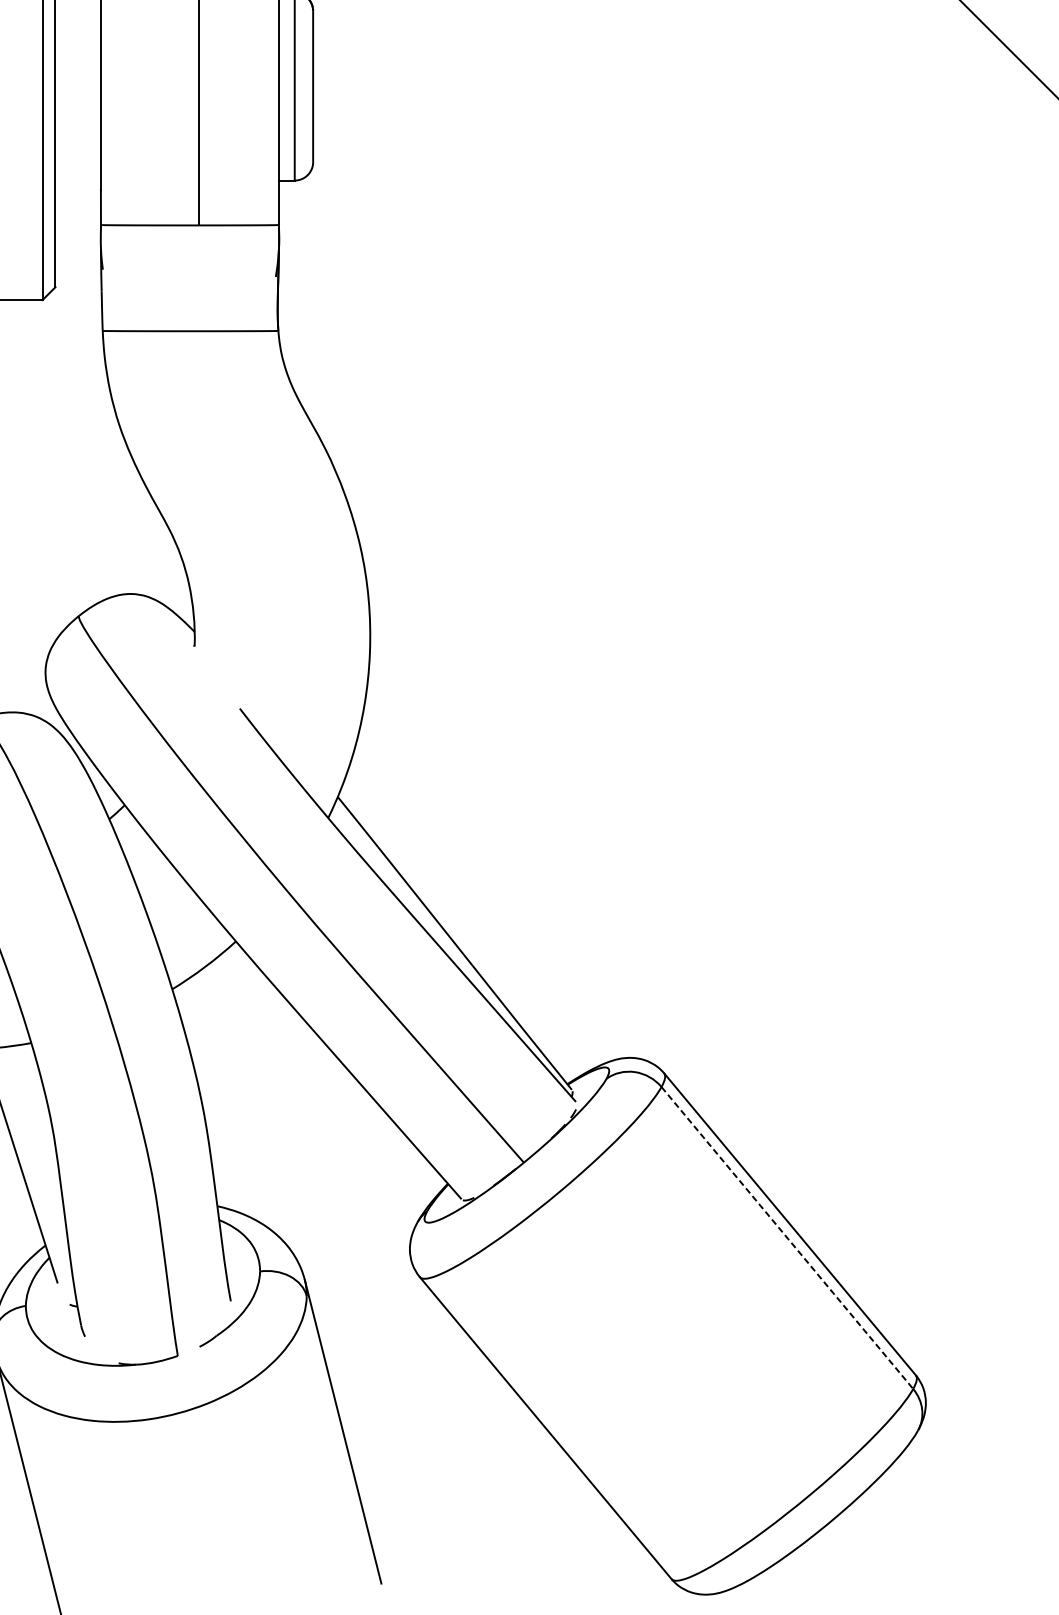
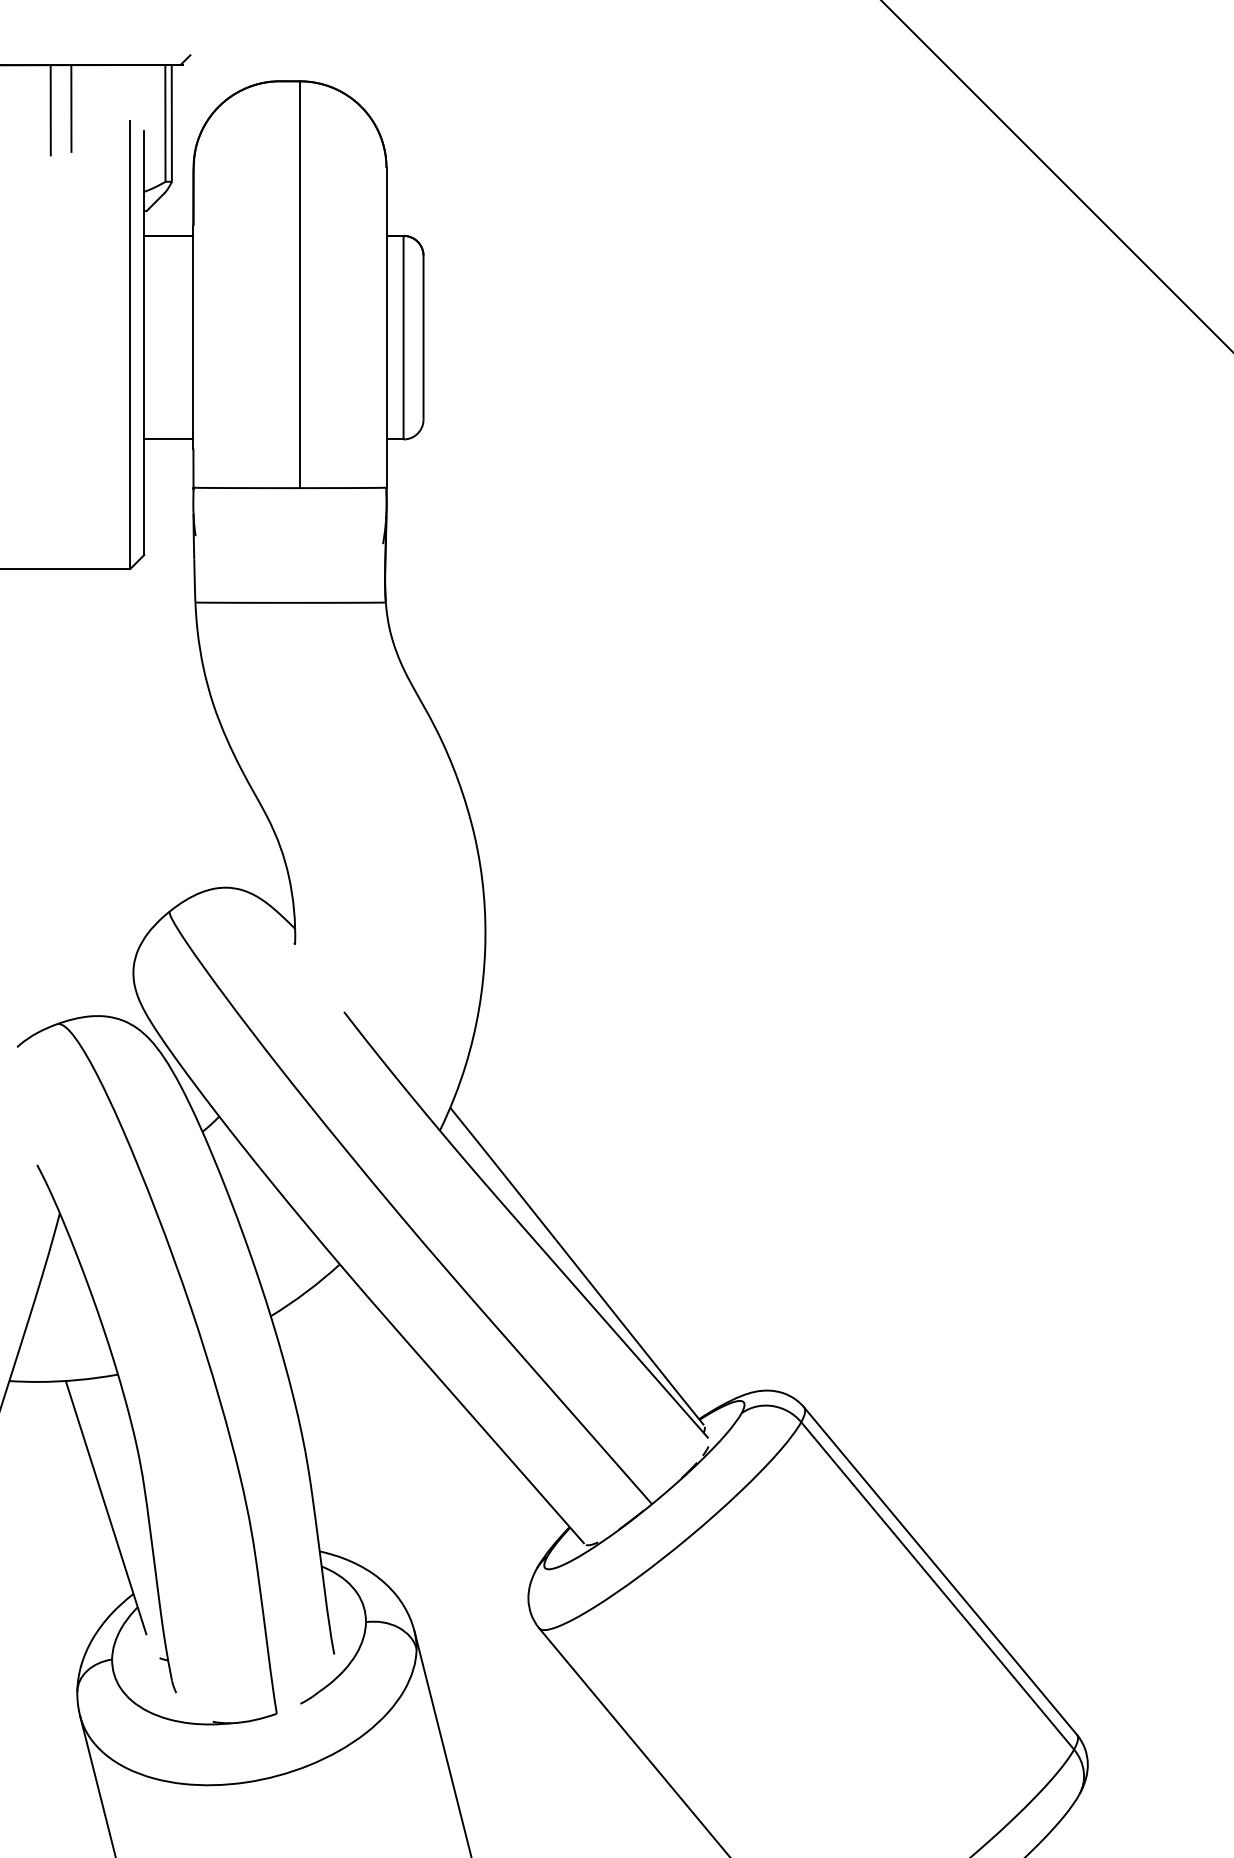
line: (77, 180) -> (168, 439), added
line: (787, 1238) -> (937, 1586), dashed -> solid

